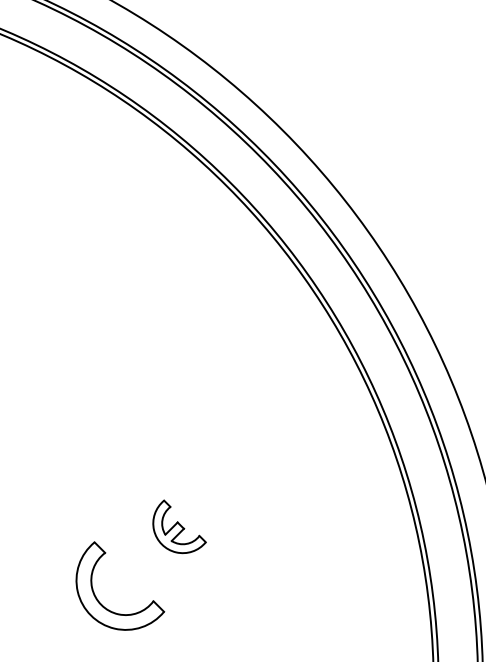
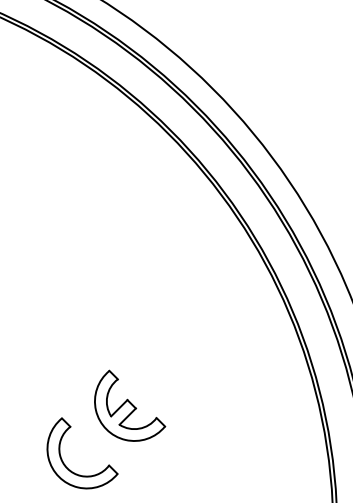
part: (179, 526) -> (129, 405), size x1.67

